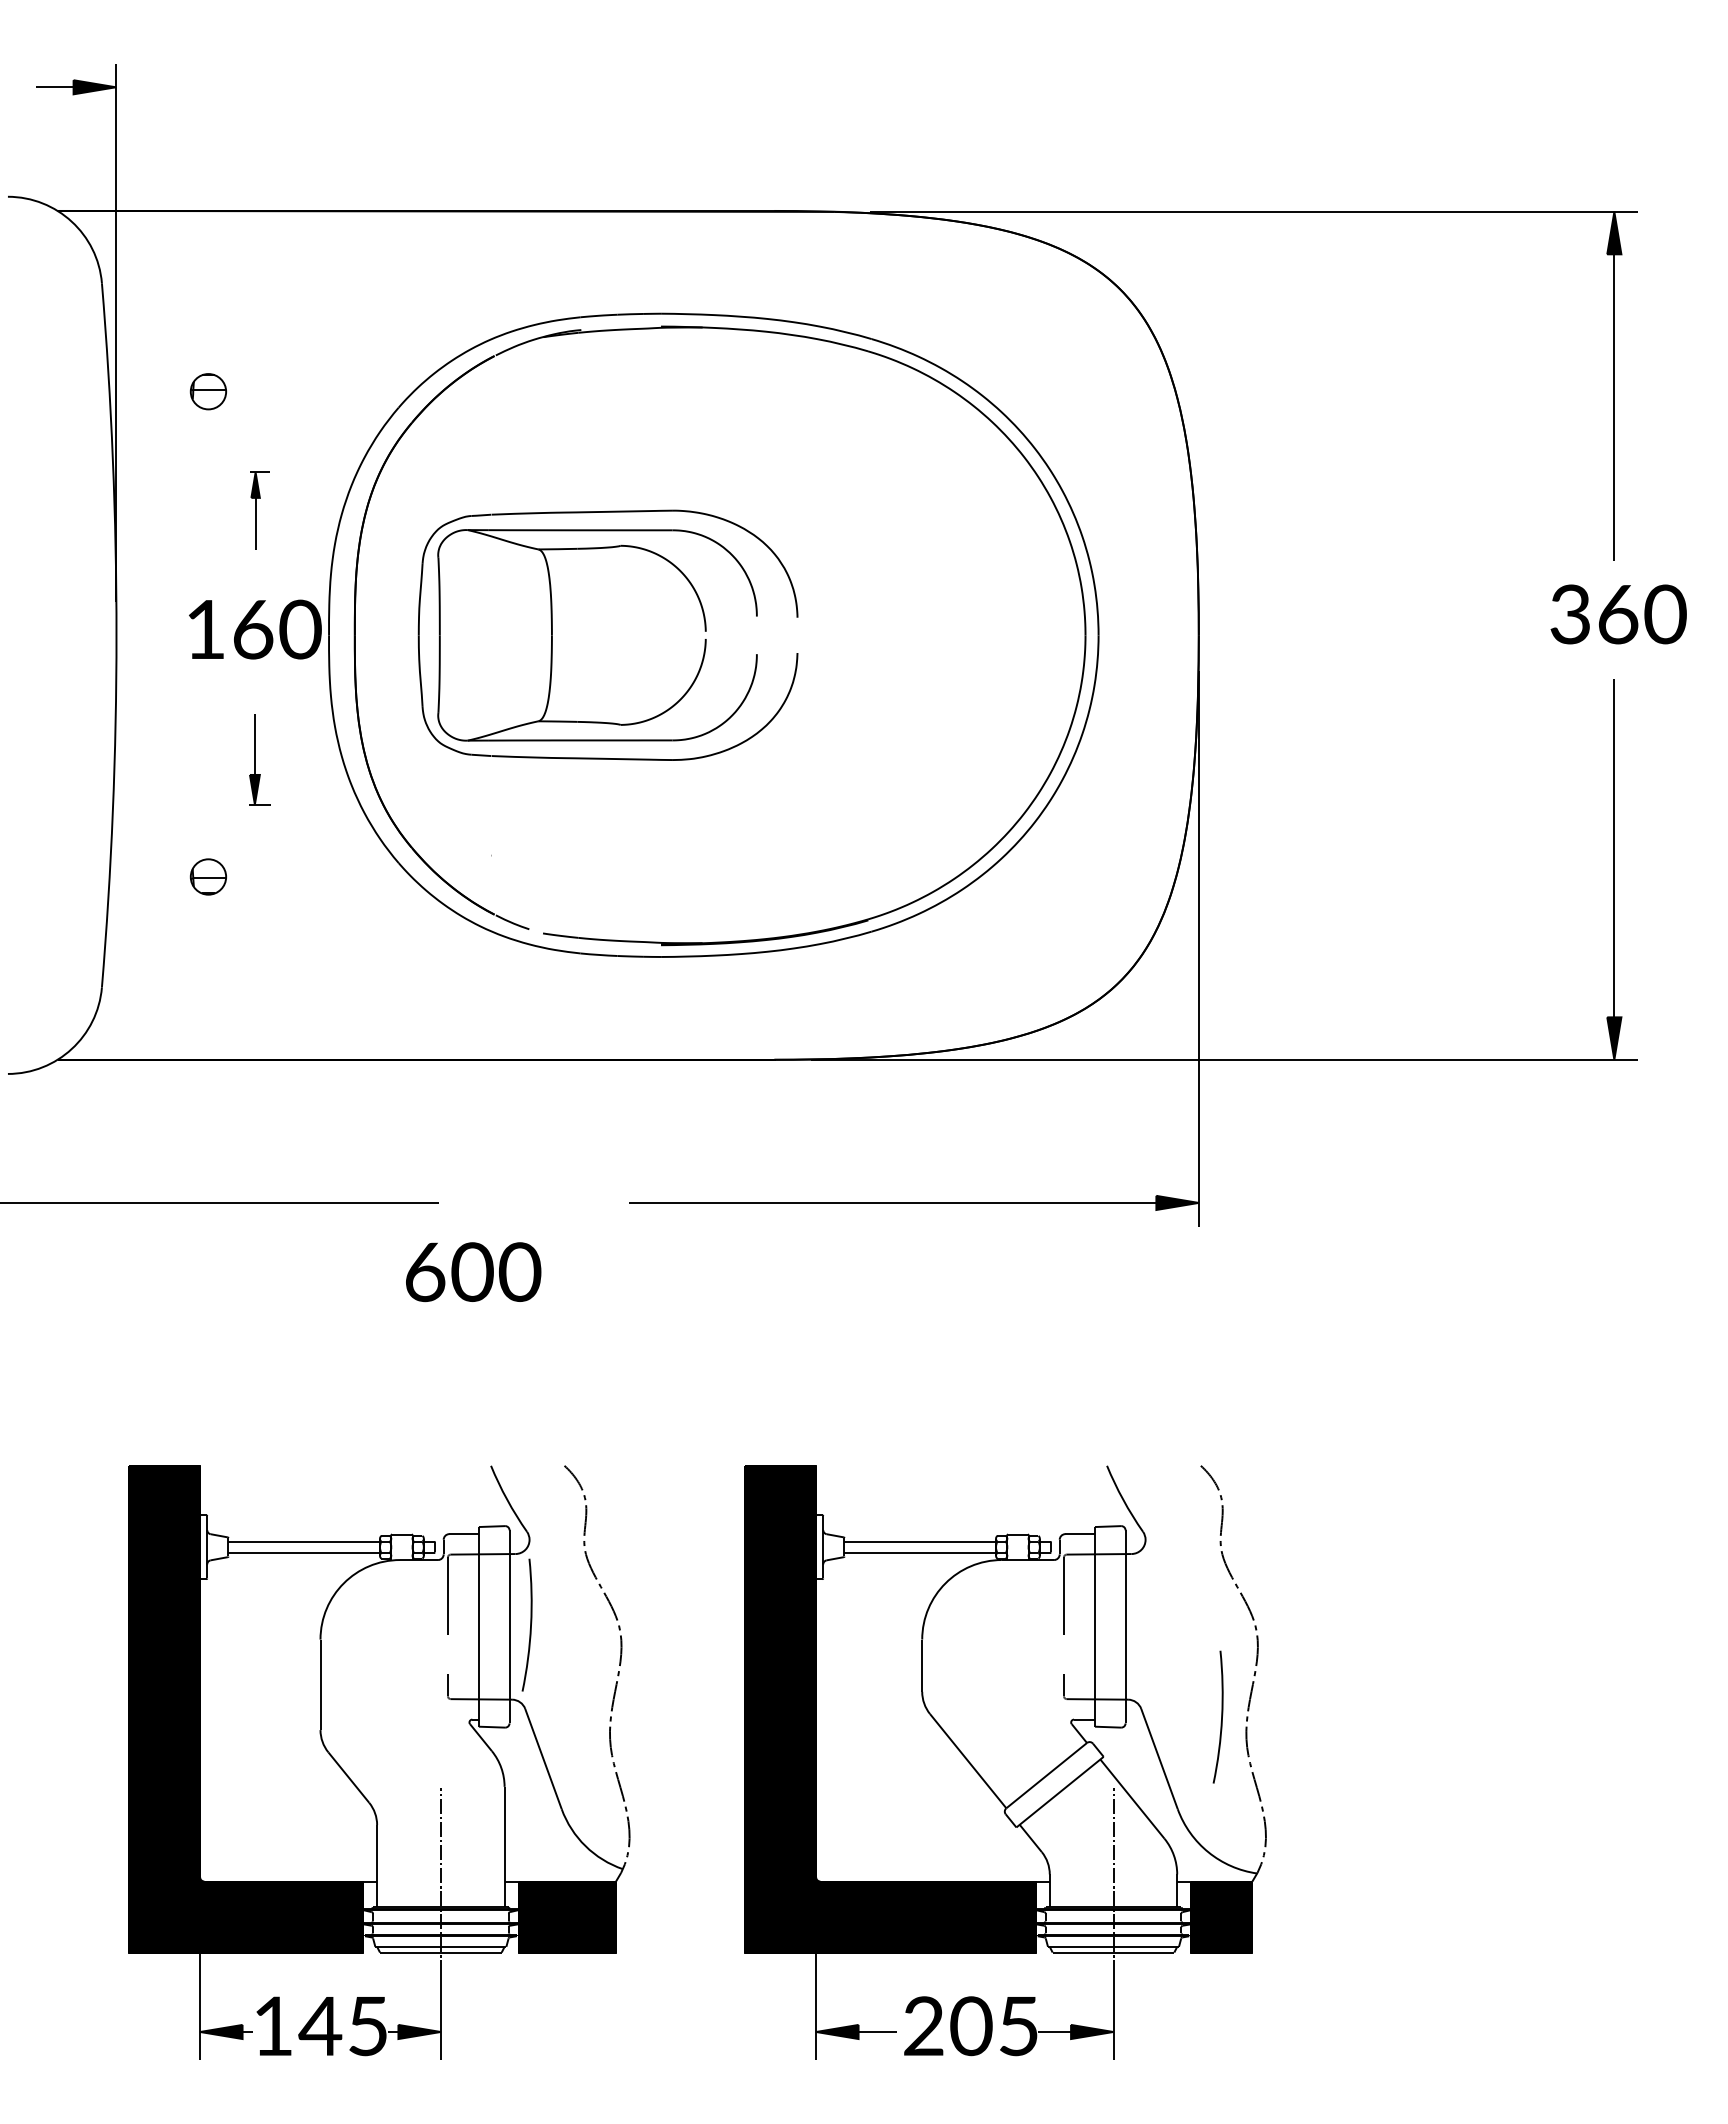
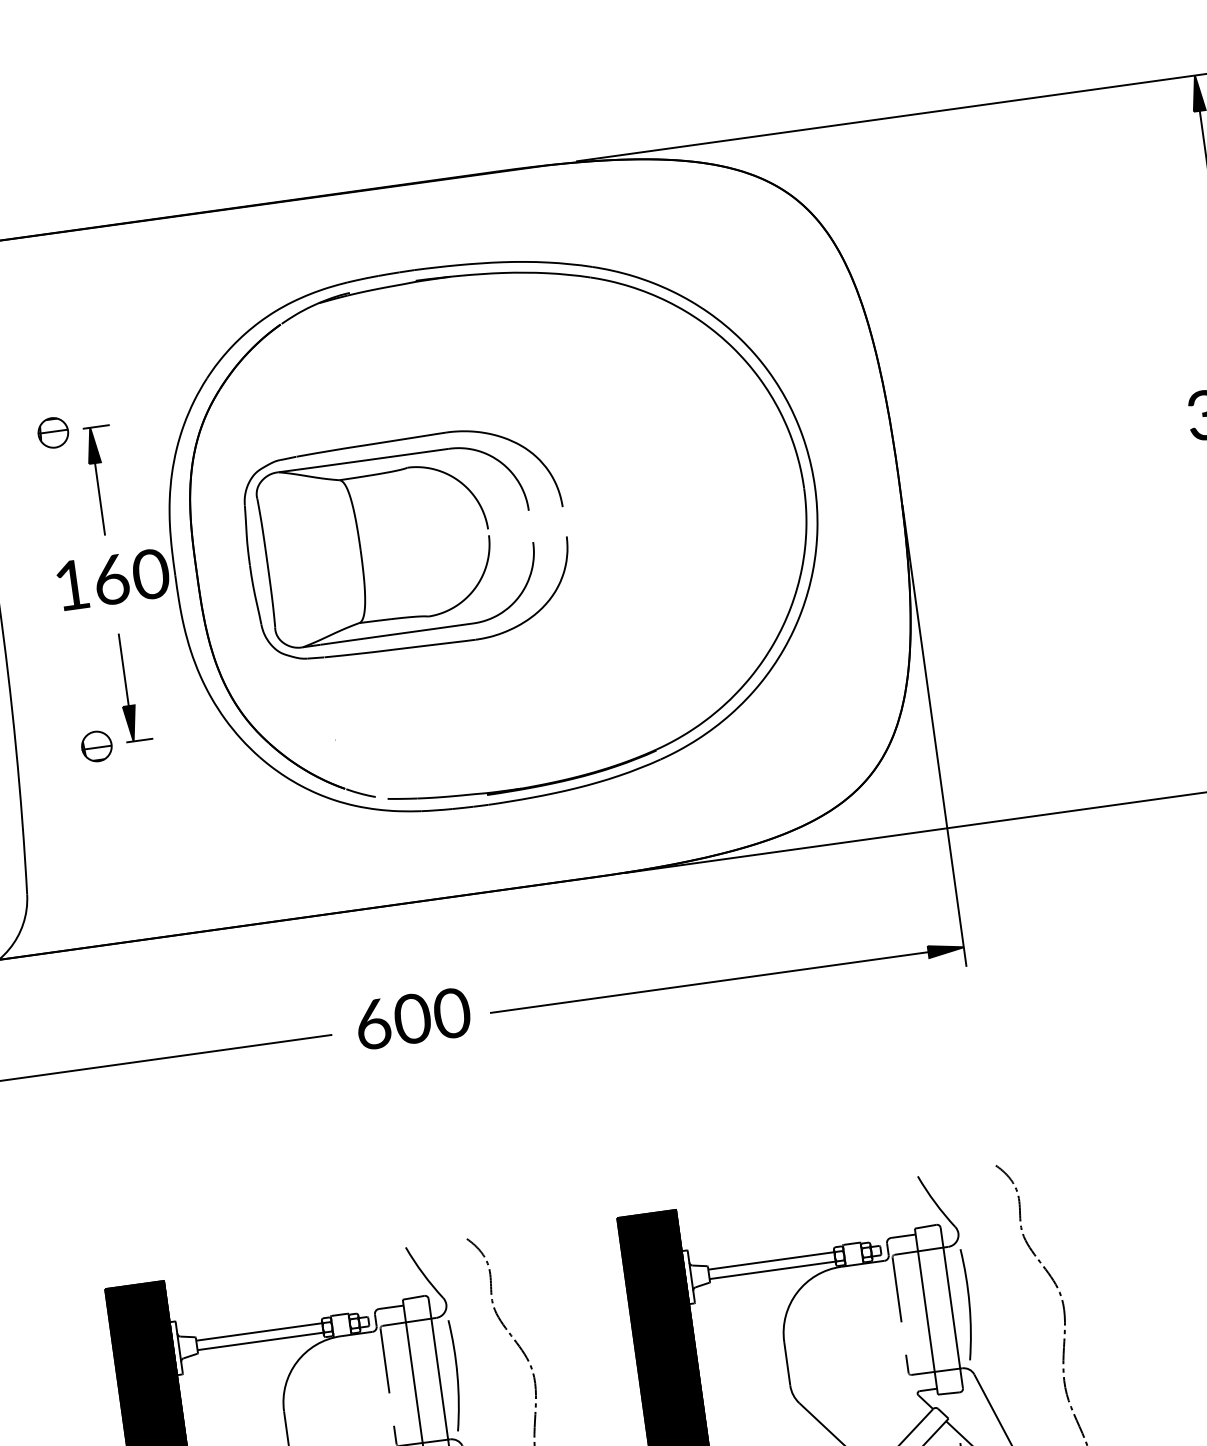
part: (207, 391) -> (52, 432), moved
part: (259, 510) -> (103, 480), size x1.67
part: (259, 759) -> (131, 687), size x1.43
part: (207, 876) -> (96, 746), moved
text: (473, 1272) -> (413, 1019), moved
part: (1217, 1716) -> (965, 1304), moved

